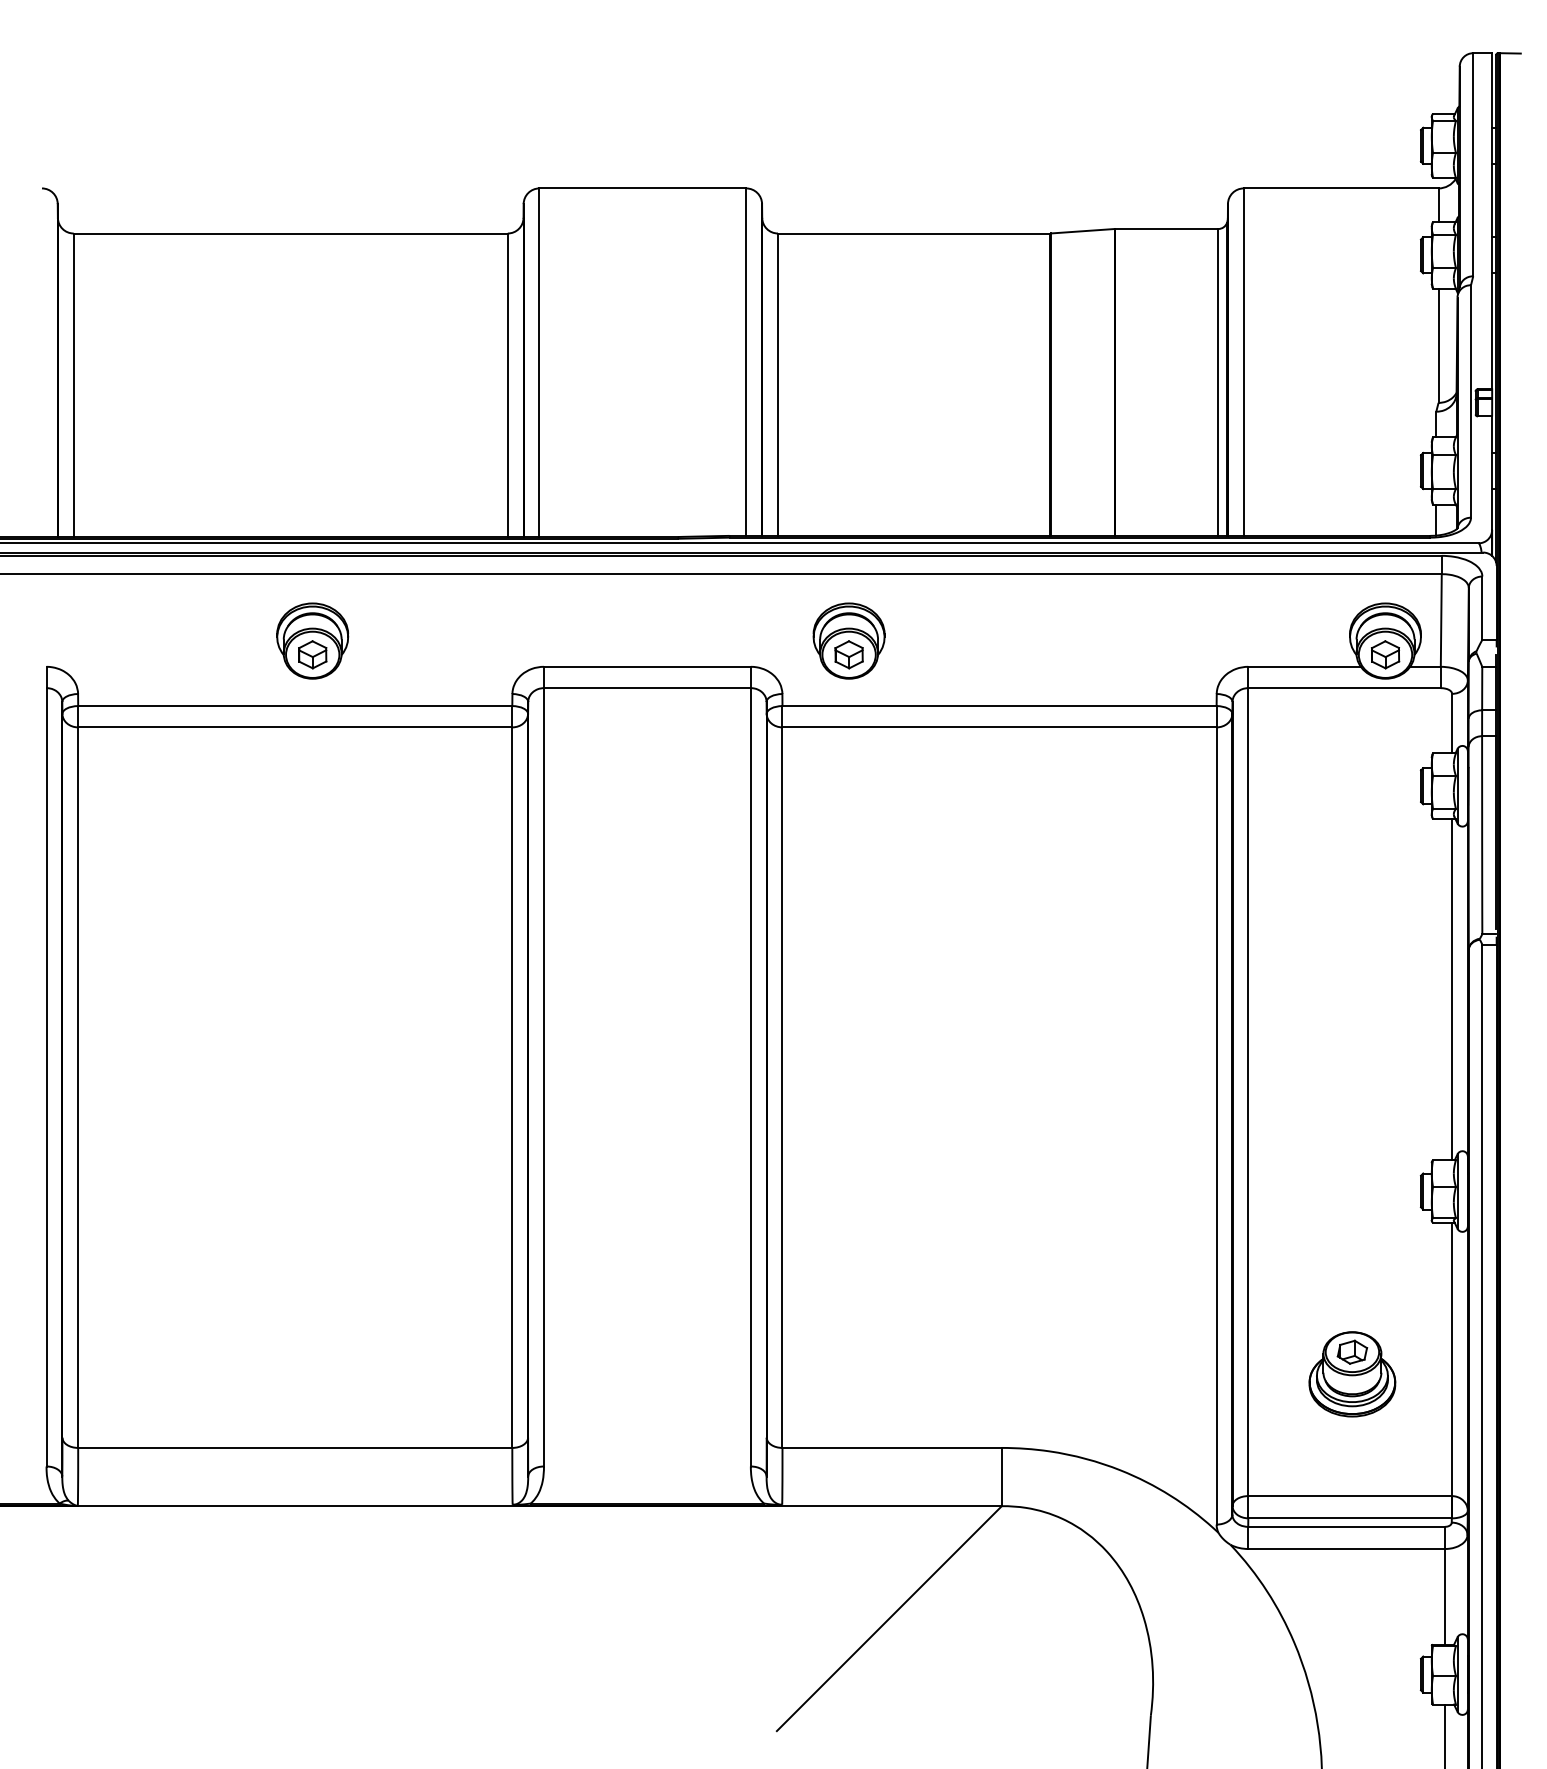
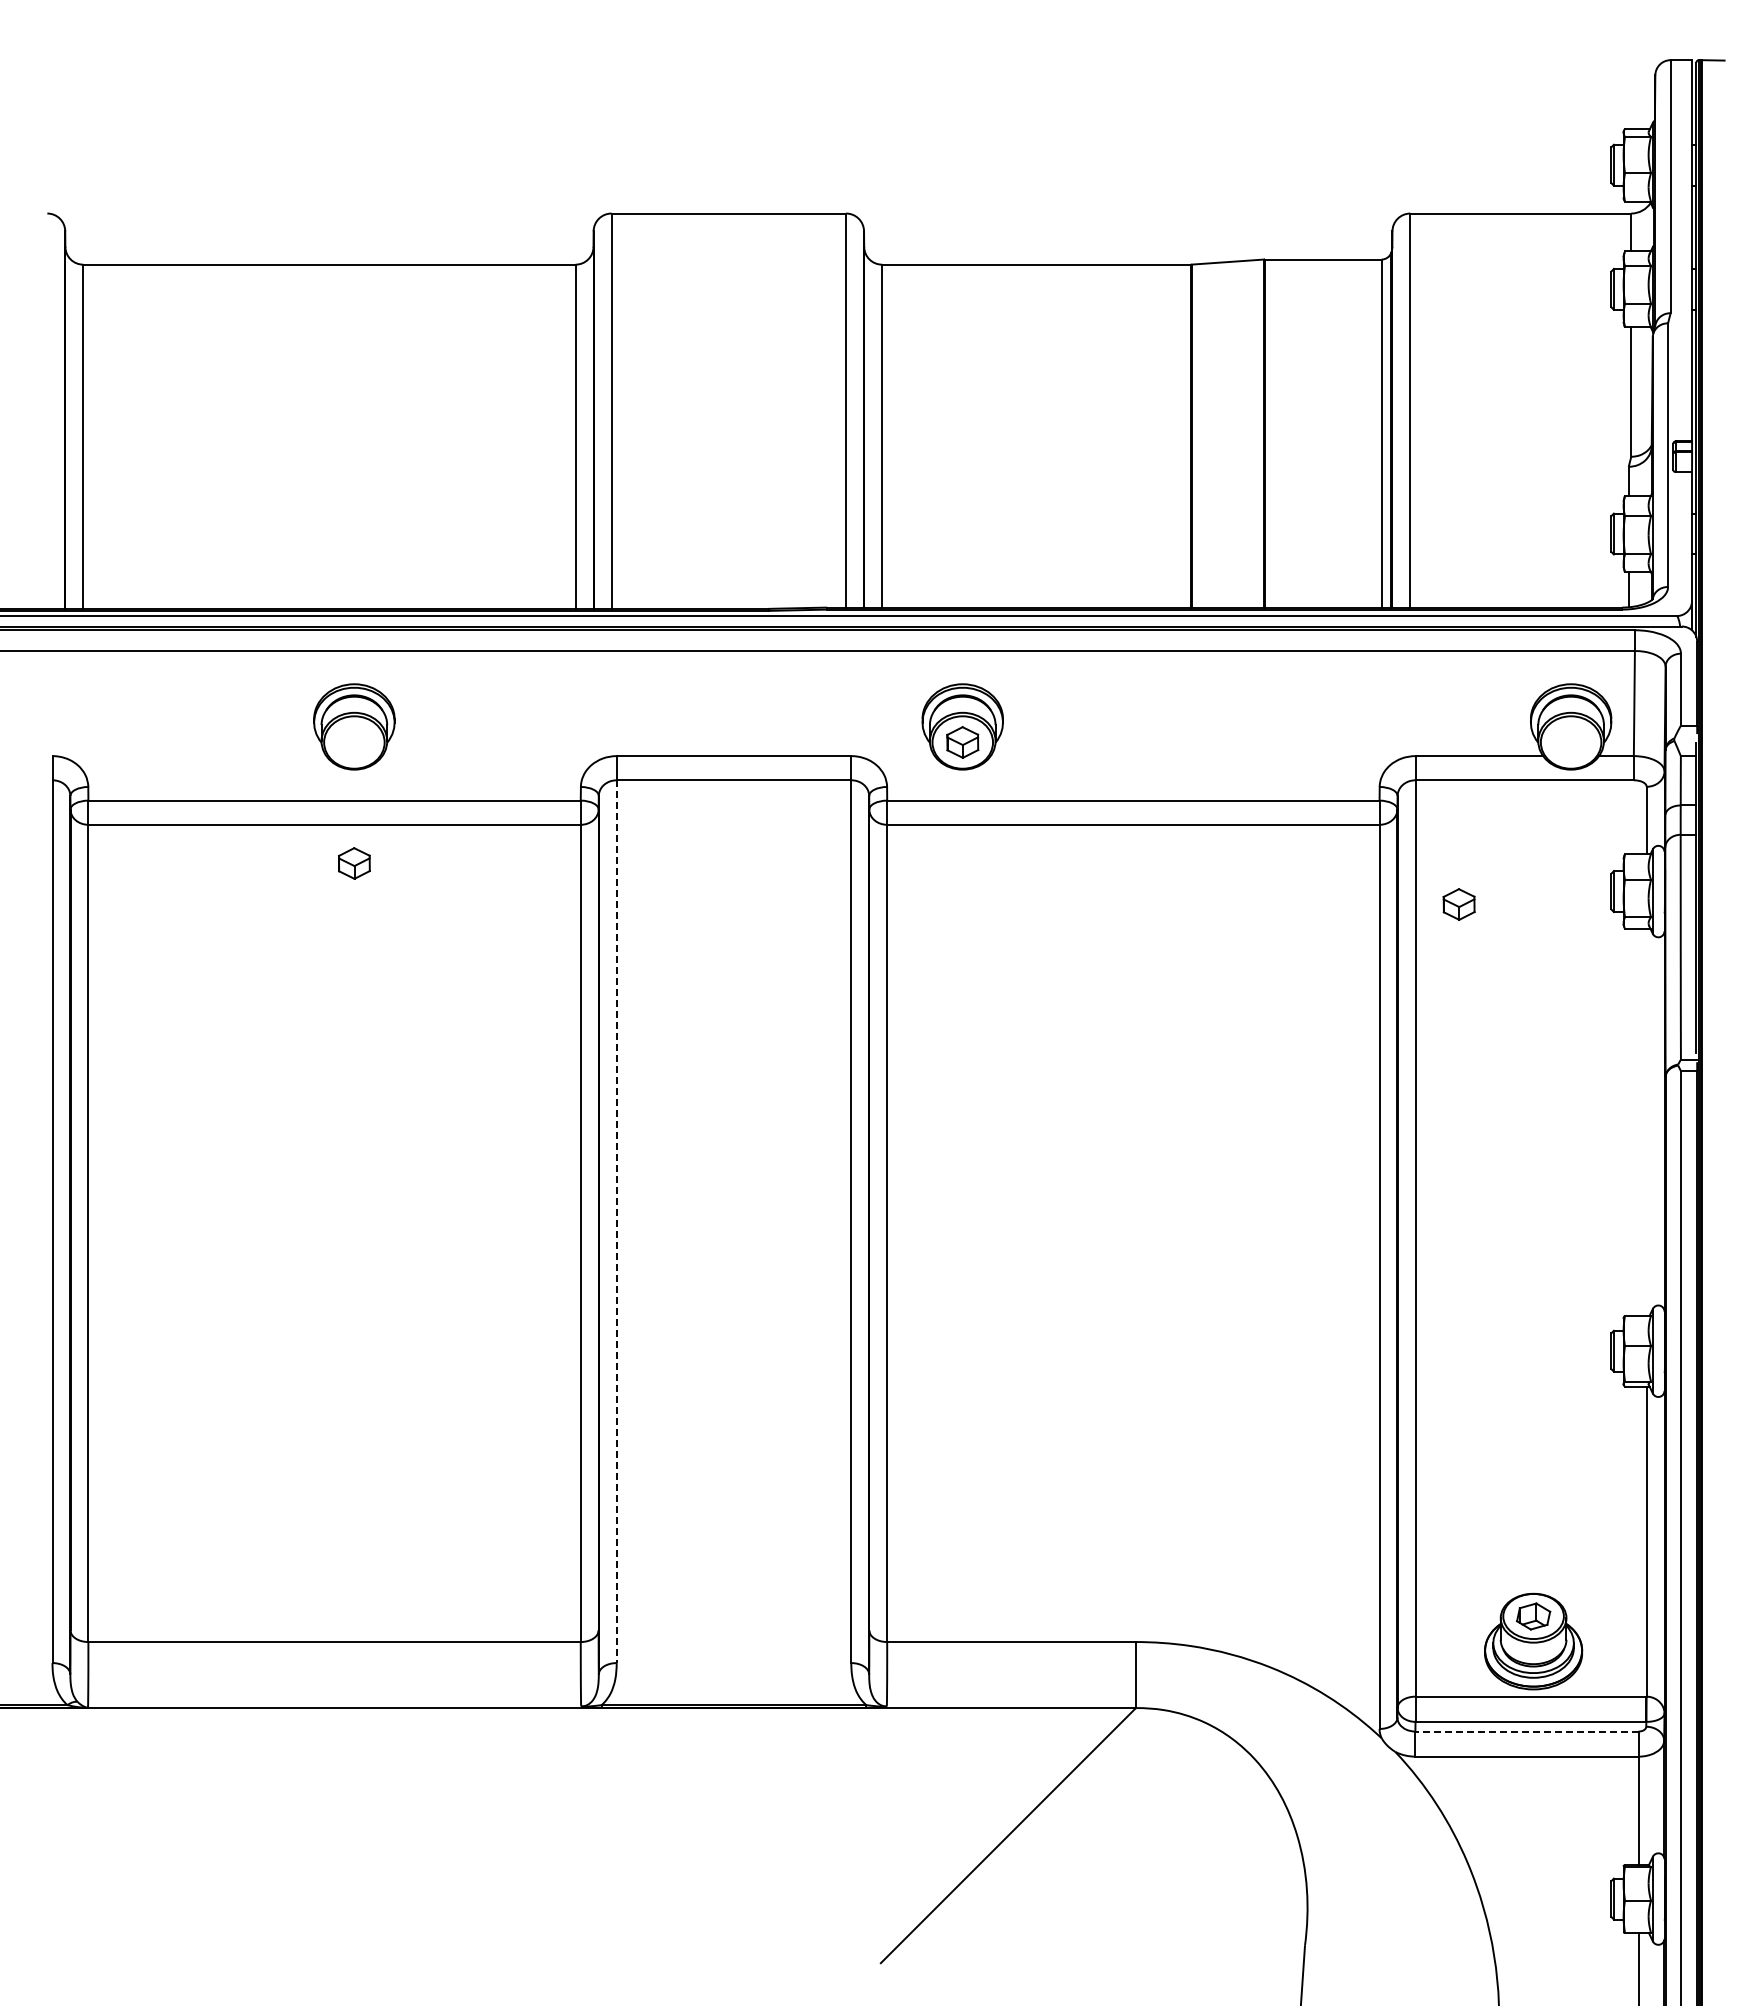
part: (312, 654) -> (354, 863), moved
part: (1384, 654) -> (1458, 904), moved
line: (1451, 989) -> (1646, 1122), removed
line: (543, 1078) -> (616, 1222), solid -> dashed
part: (1352, 1374) -> (1533, 1641), moved
line: (1347, 1526) -> (1527, 1731), solid -> dashed

